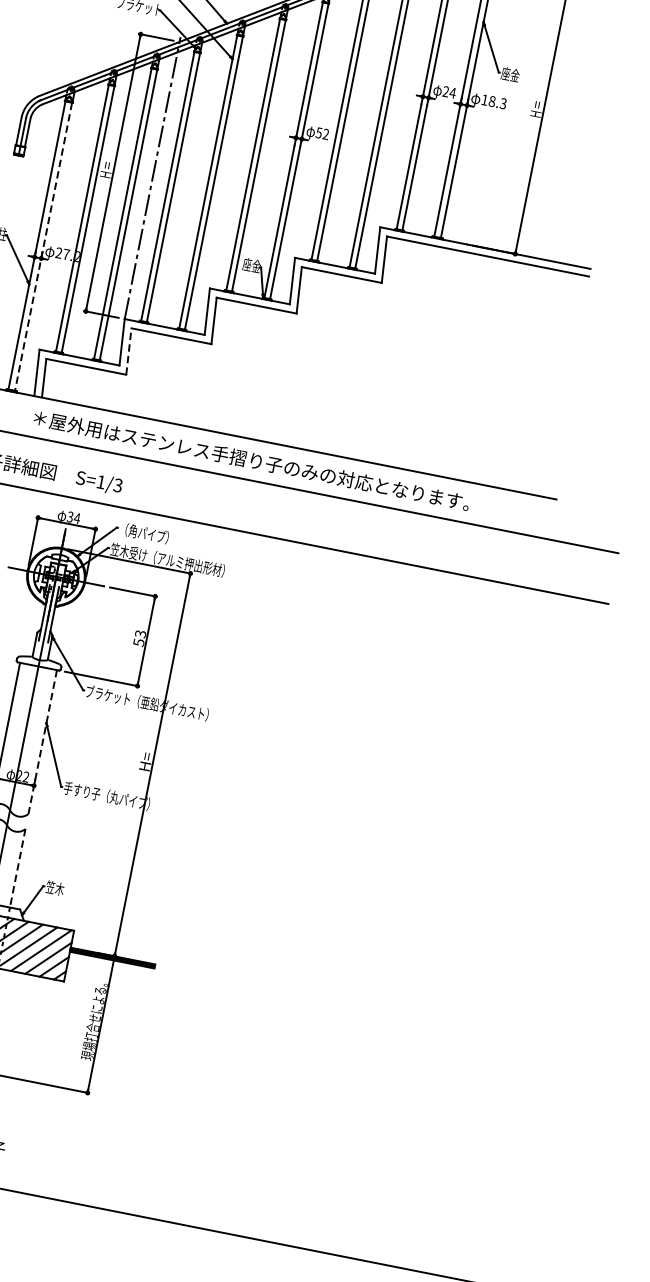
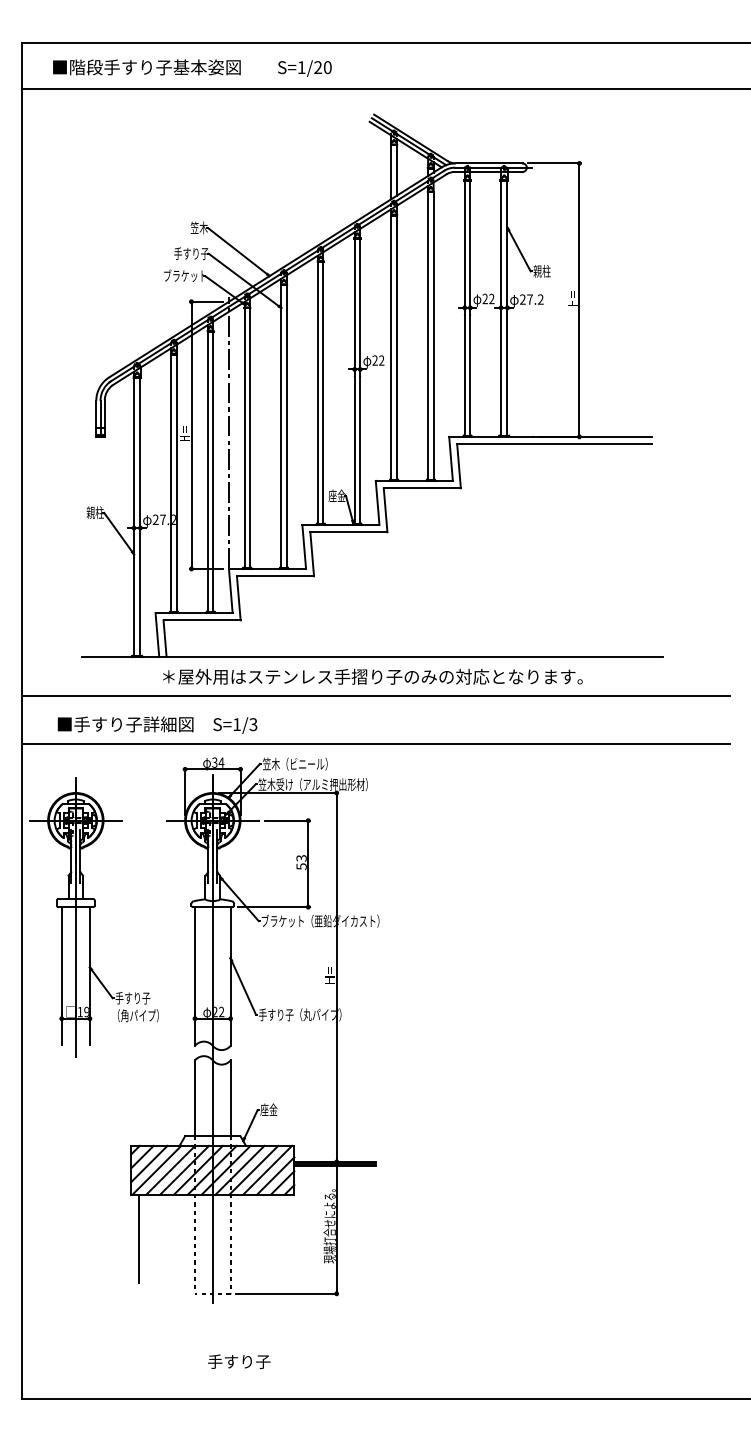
text: (510, 73) -> (541, 270), 座金 -> 親柱
text: (452, 92) -> (491, 298), 24 -> 22
text: (493, 101) -> (531, 299), 18.3 -> 27.2
text: (318, 132) -> (374, 360), 52 -> 22
line: (43, 246) -> (140, 516), dashed -> solid
line: (128, 350) -> (238, 597), dashed -> solid
text: (152, 534) -> (294, 763), （角パイプ） -> 笠木（ビニール）
line: (42, 743) -> (230, 977), dashed -> solid
line: (17, 868) -> (230, 1098), dashed -> solid
text: (54, 887) -> (268, 1109), 笠木 -> 座金

